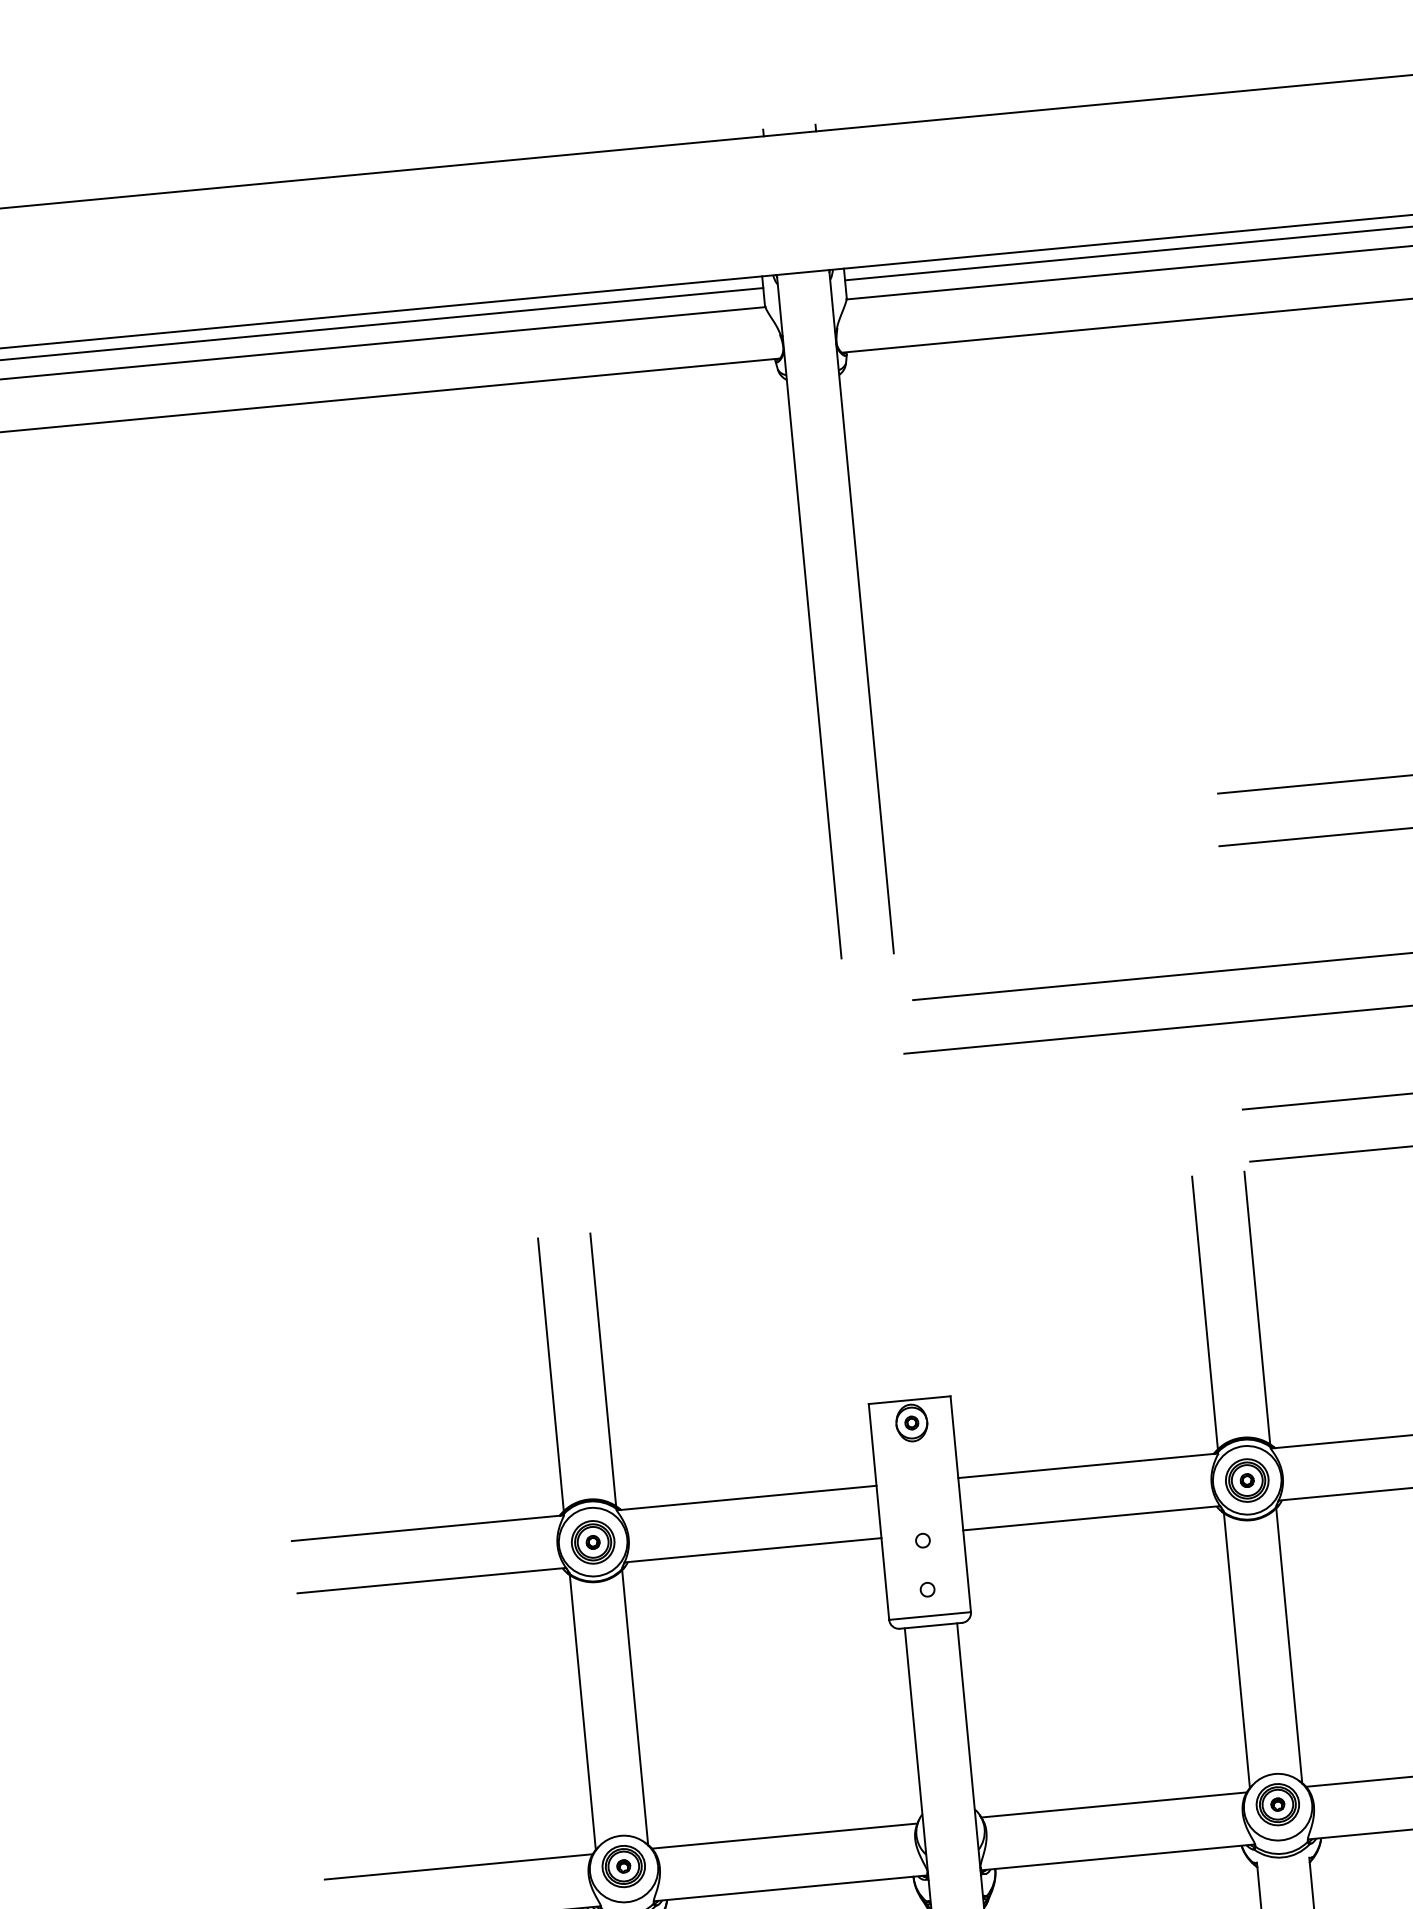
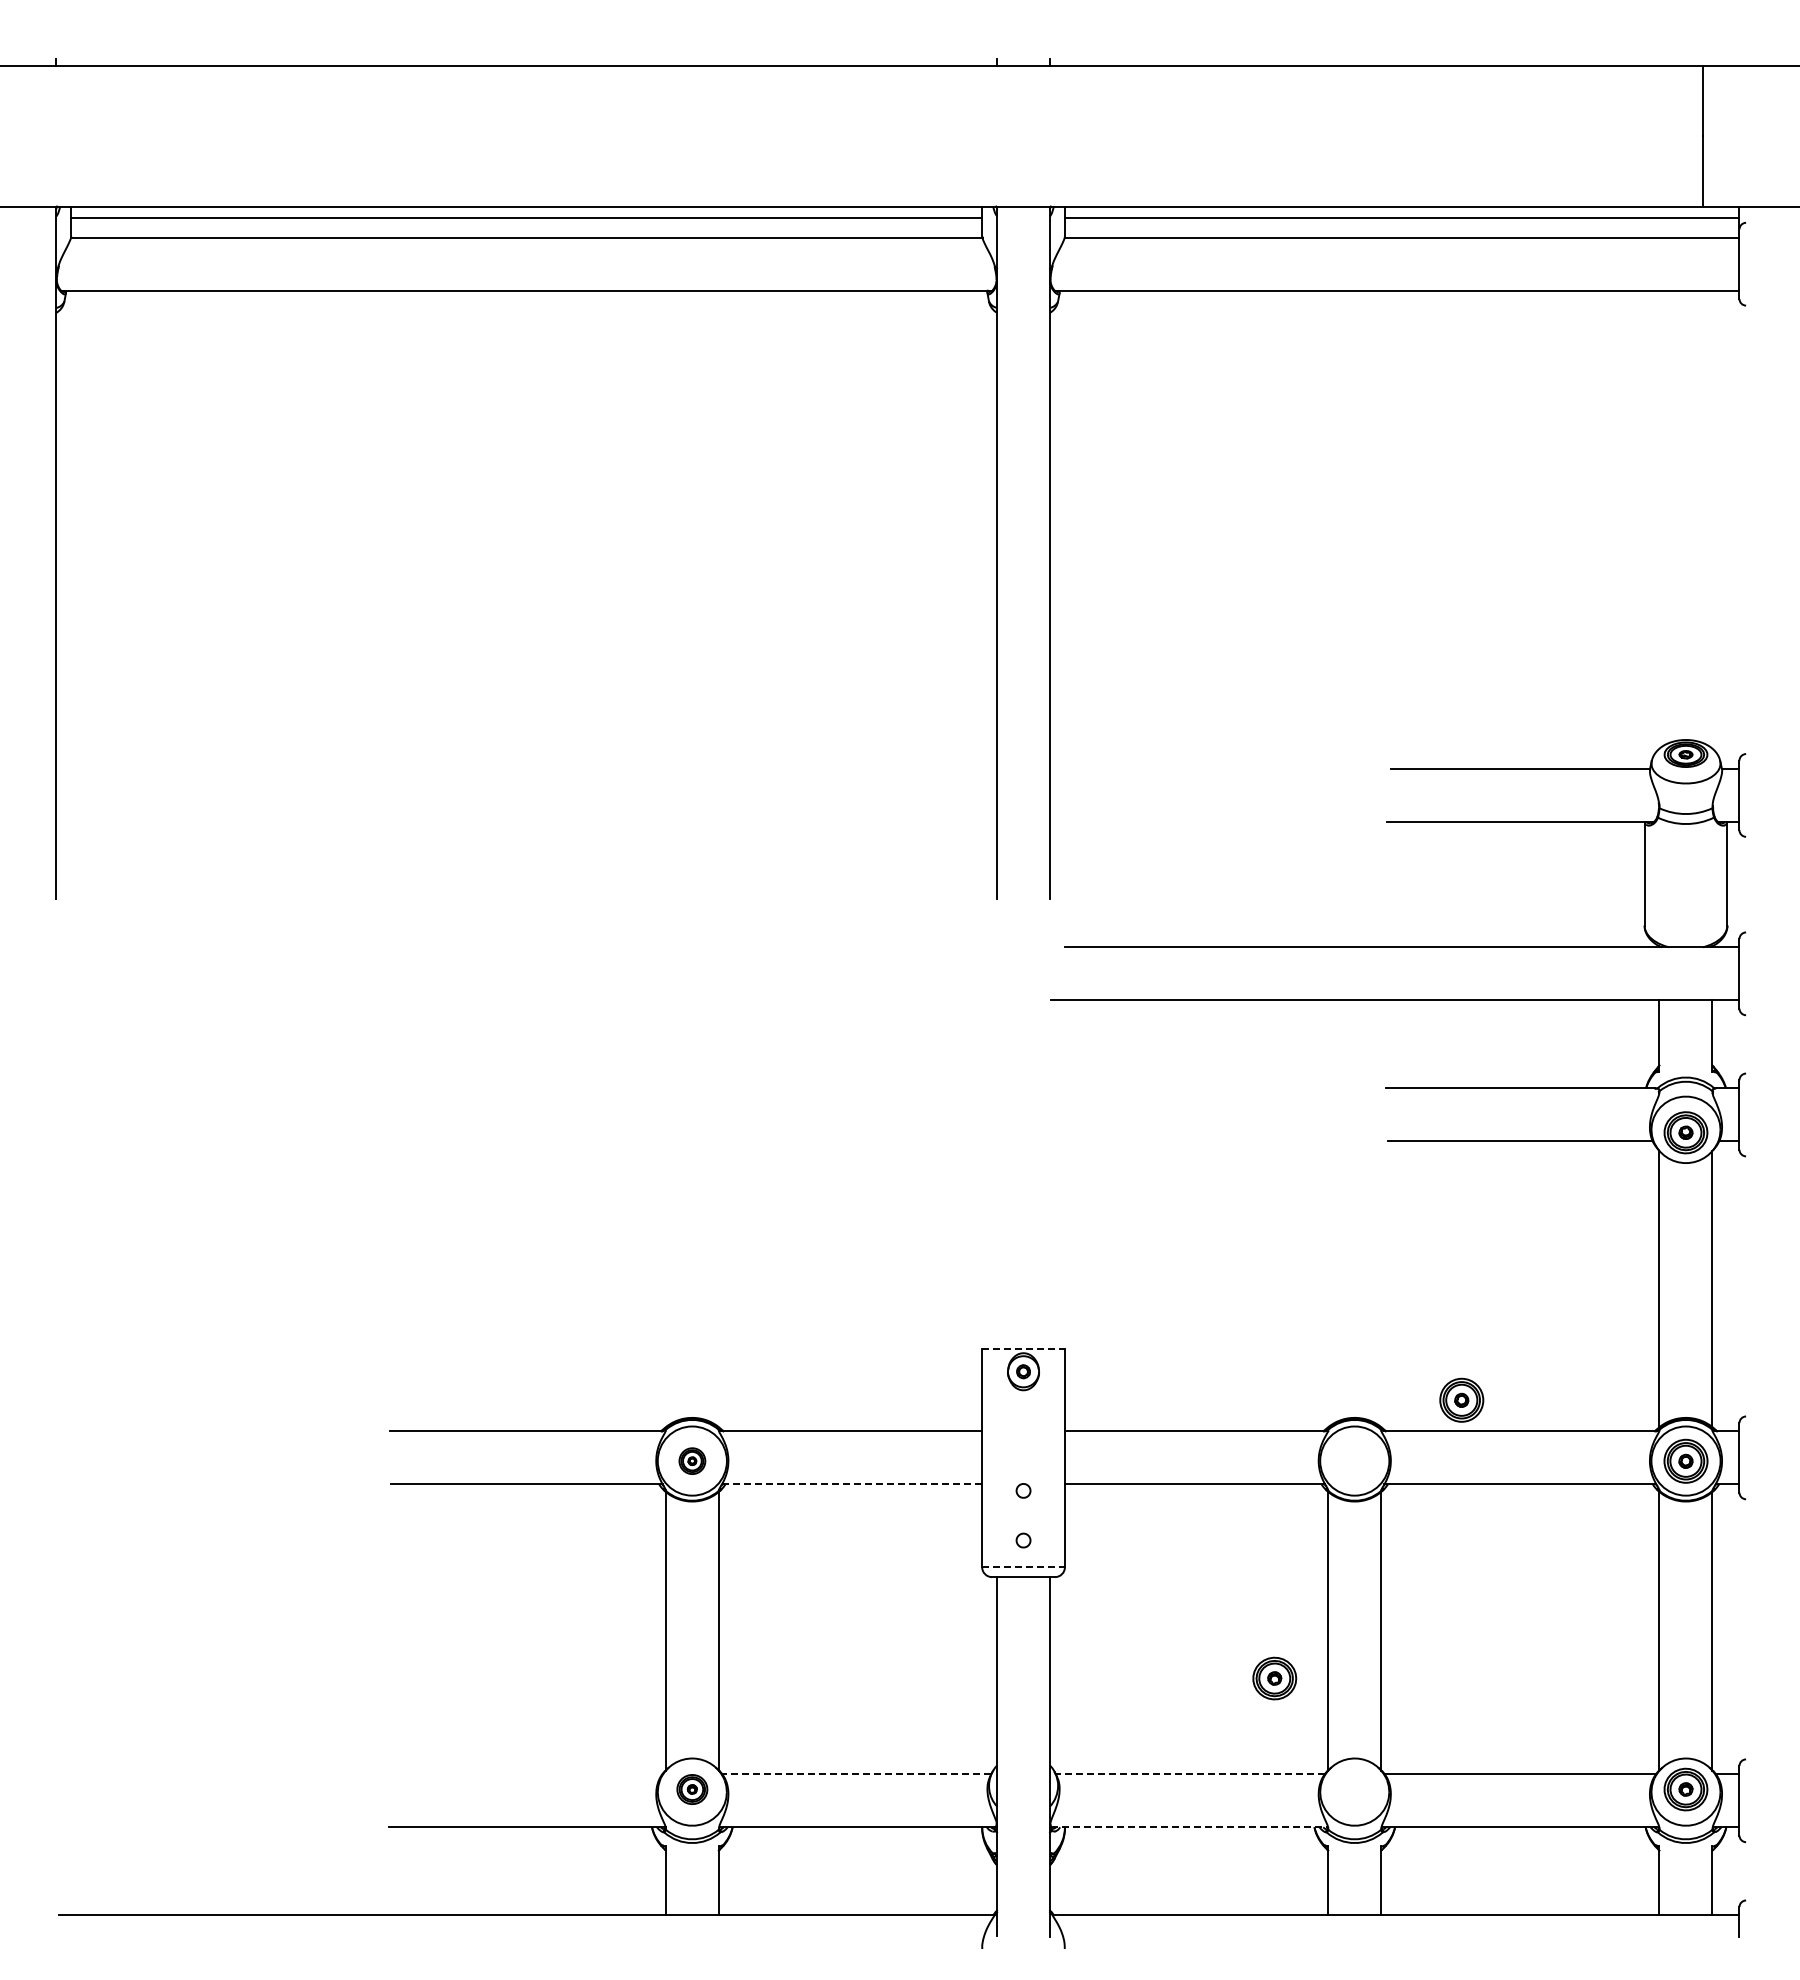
line: (1257, 1308) -> (1381, 1289), removed
line: (1205, 1313) -> (1328, 1289), removed
line: (602, 1370) -> (718, 1289), removed
line: (550, 1375) -> (665, 1289), removed
line: (910, 1399) -> (1024, 1348), solid -> dashed
part: (1246, 1479) -> (1461, 1399), moved
part: (593, 1541) -> (692, 1460), size x0.6
line: (753, 1550) -> (852, 1484), solid -> dashed
line: (931, 1616) -> (1024, 1567), solid -> dashed
part: (1277, 1804) -> (1274, 1678), moved
line: (1113, 1805) -> (1189, 1774), solid -> dashed
line: (784, 1836) -> (856, 1774), solid -> dashed
line: (1118, 1857) -> (1189, 1827), solid -> dashed
part: (623, 1866) -> (692, 1789), size x0.7
line: (458, 1867) -> (526, 1774), removed

